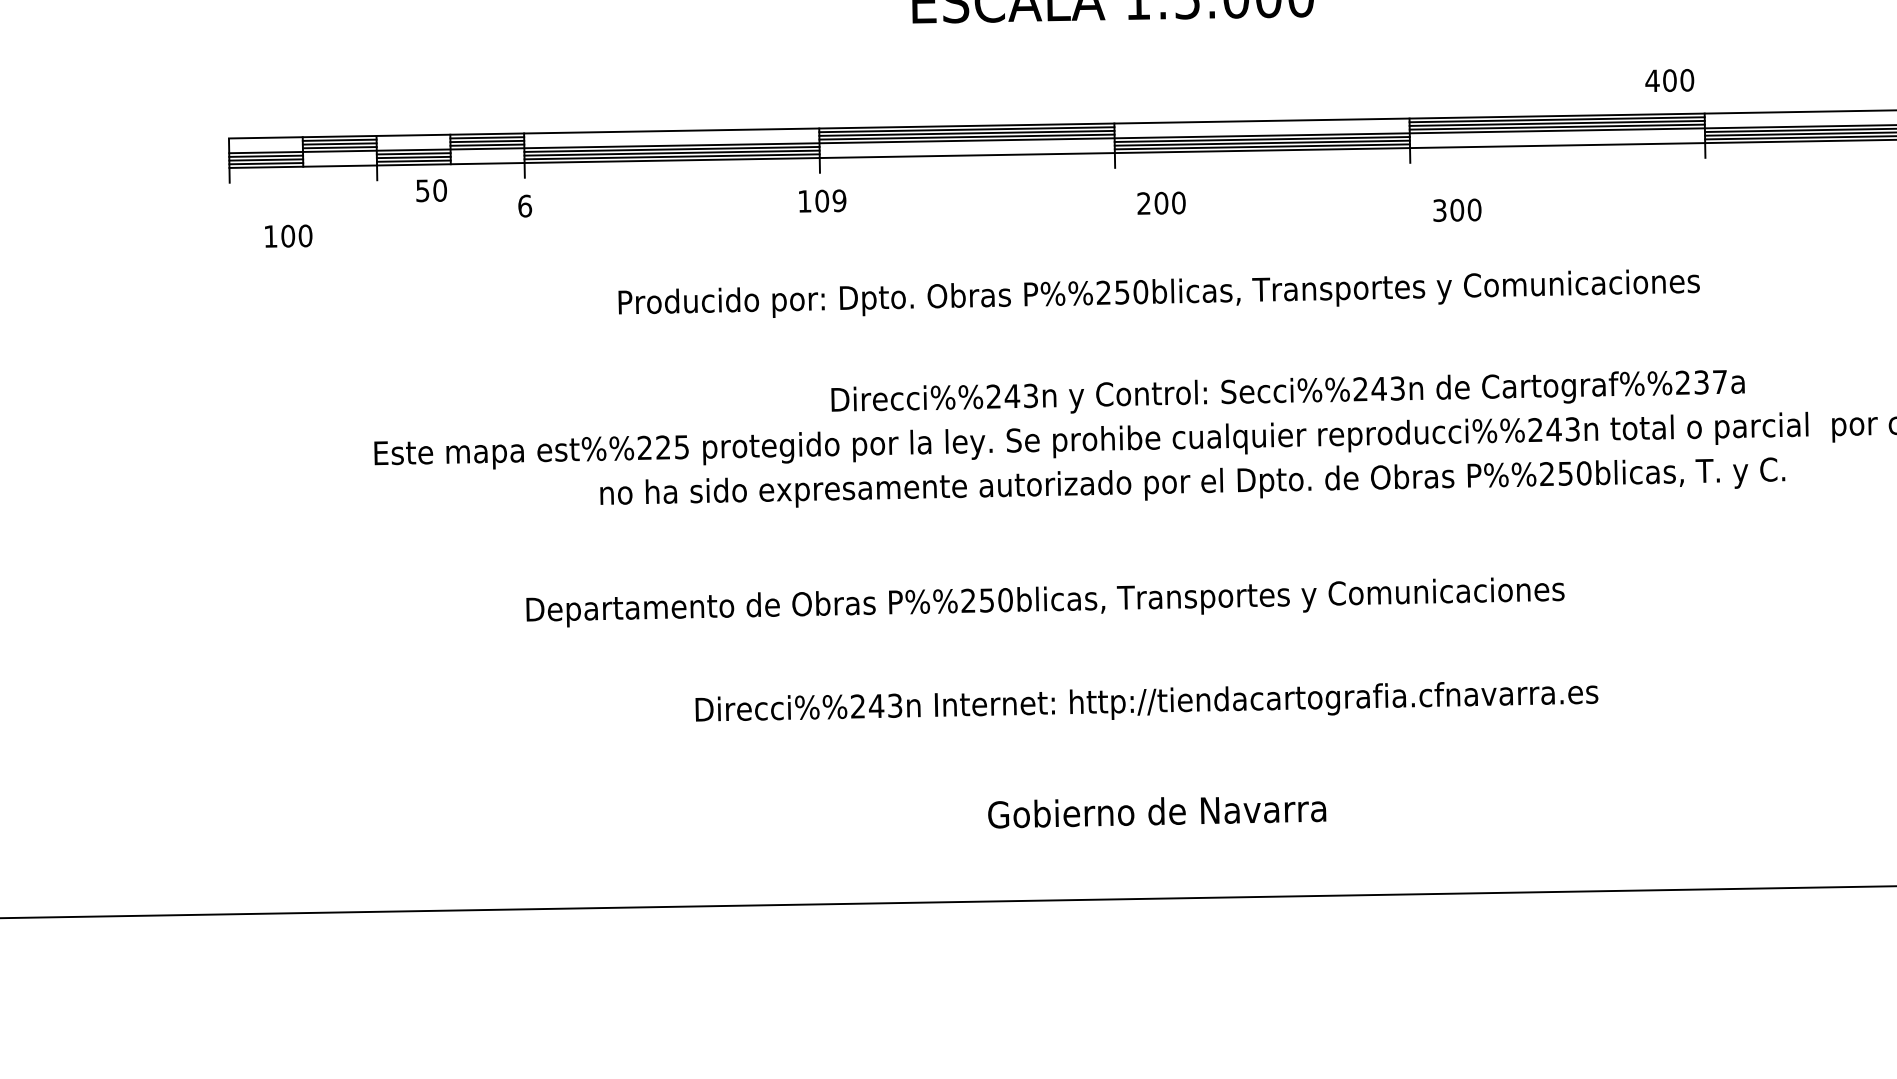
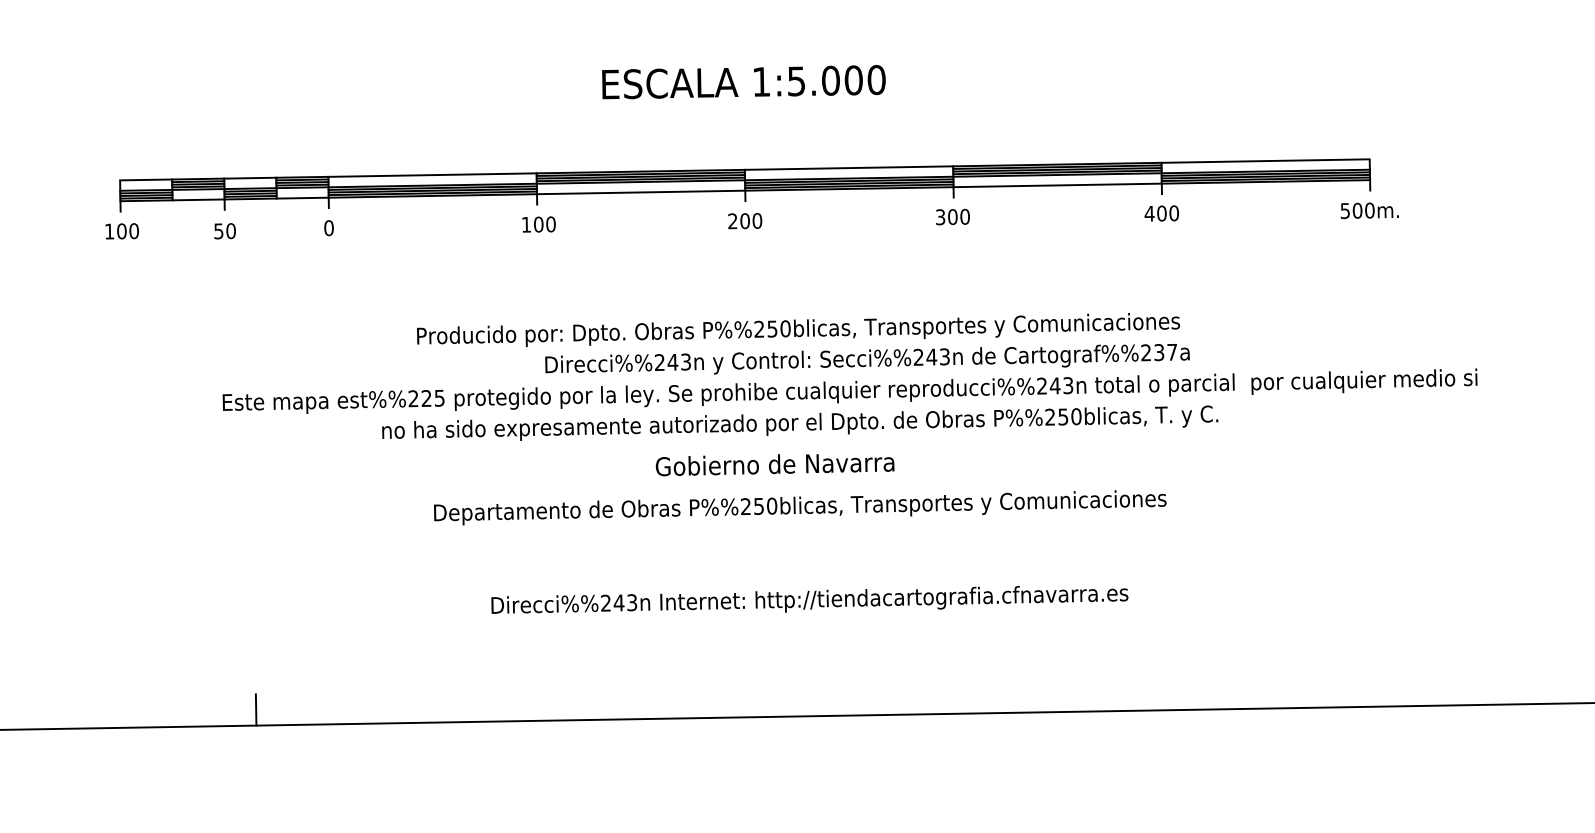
text: (1669, 80) -> (1161, 213), moved
text: (430, 191) -> (224, 231), moved
text: (838, 200) -> (550, 224), 109 -> 100
text: (1161, 202) -> (745, 220), moved
text: (524, 205) -> (328, 227), 6 -> 0
text: (1456, 209) -> (952, 216), moved
text: (287, 236) -> (121, 231), moved
text: (1159, 293) -> (798, 329), moved
text: (1045, 602) -> (800, 507), moved
text: (1146, 701) -> (809, 599), moved
text: (1156, 813) -> (774, 465), moved
line: (420, 888) -> (255, 709), added

